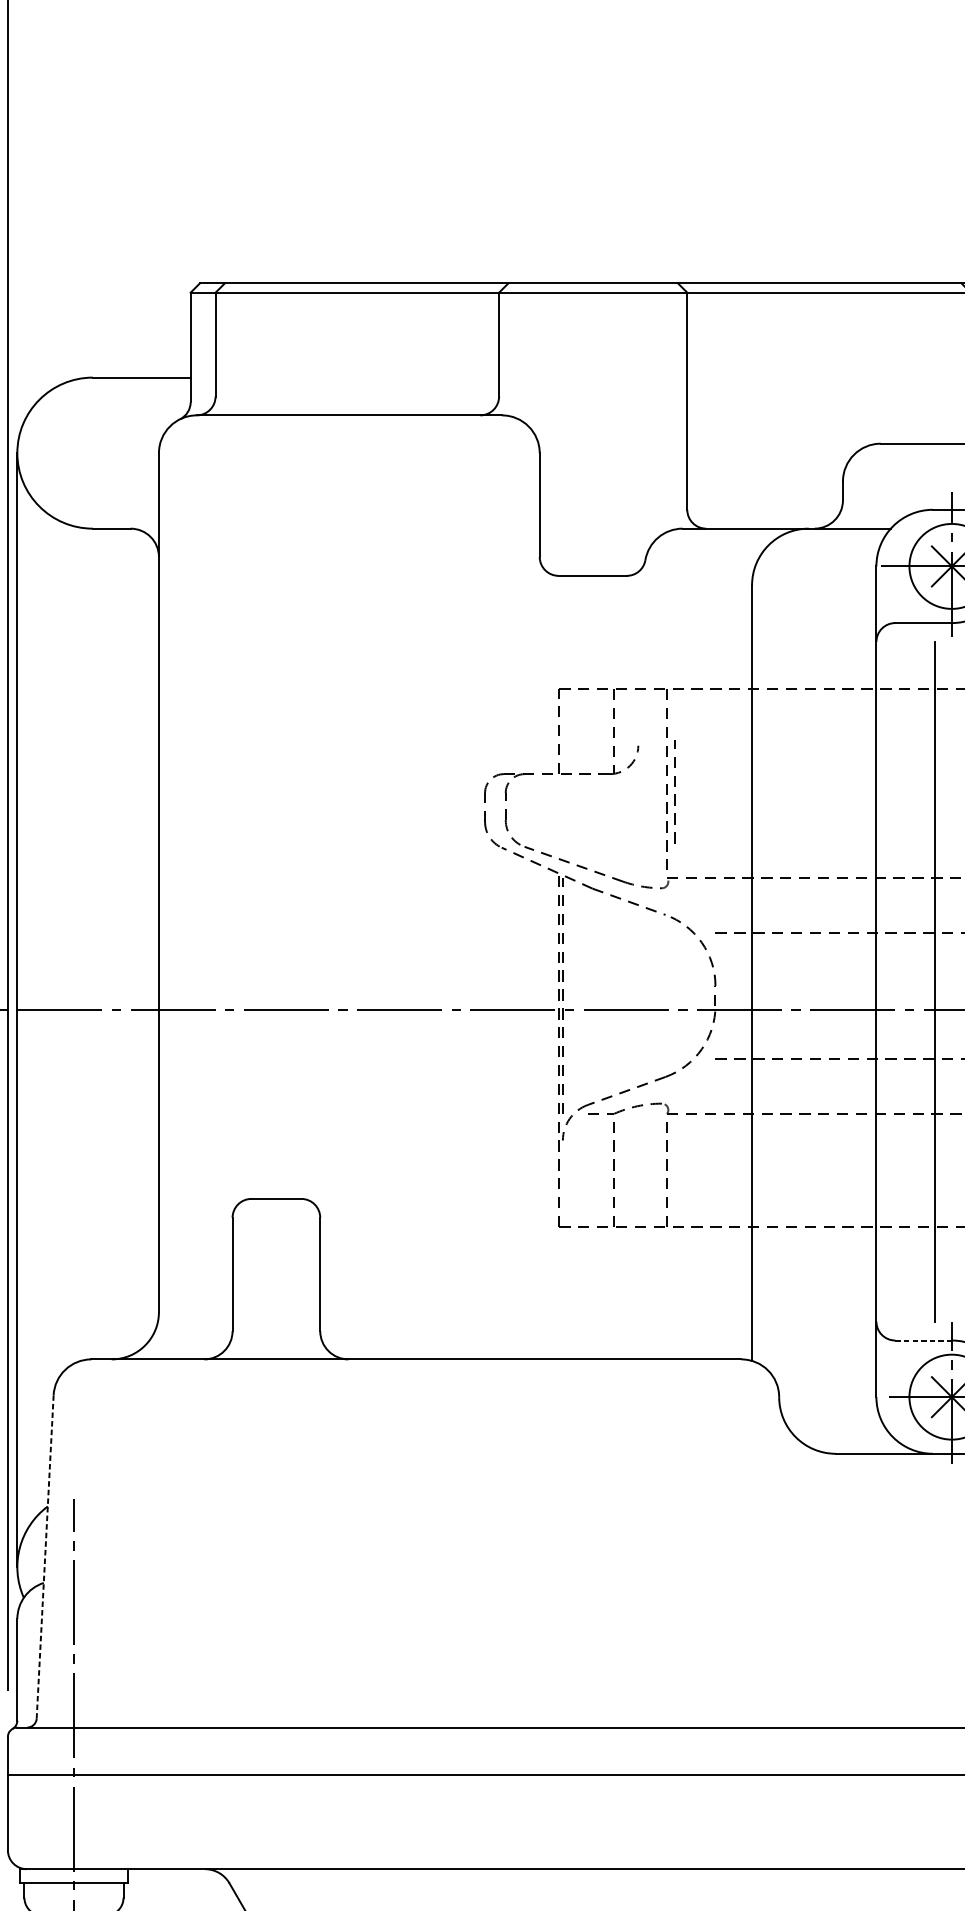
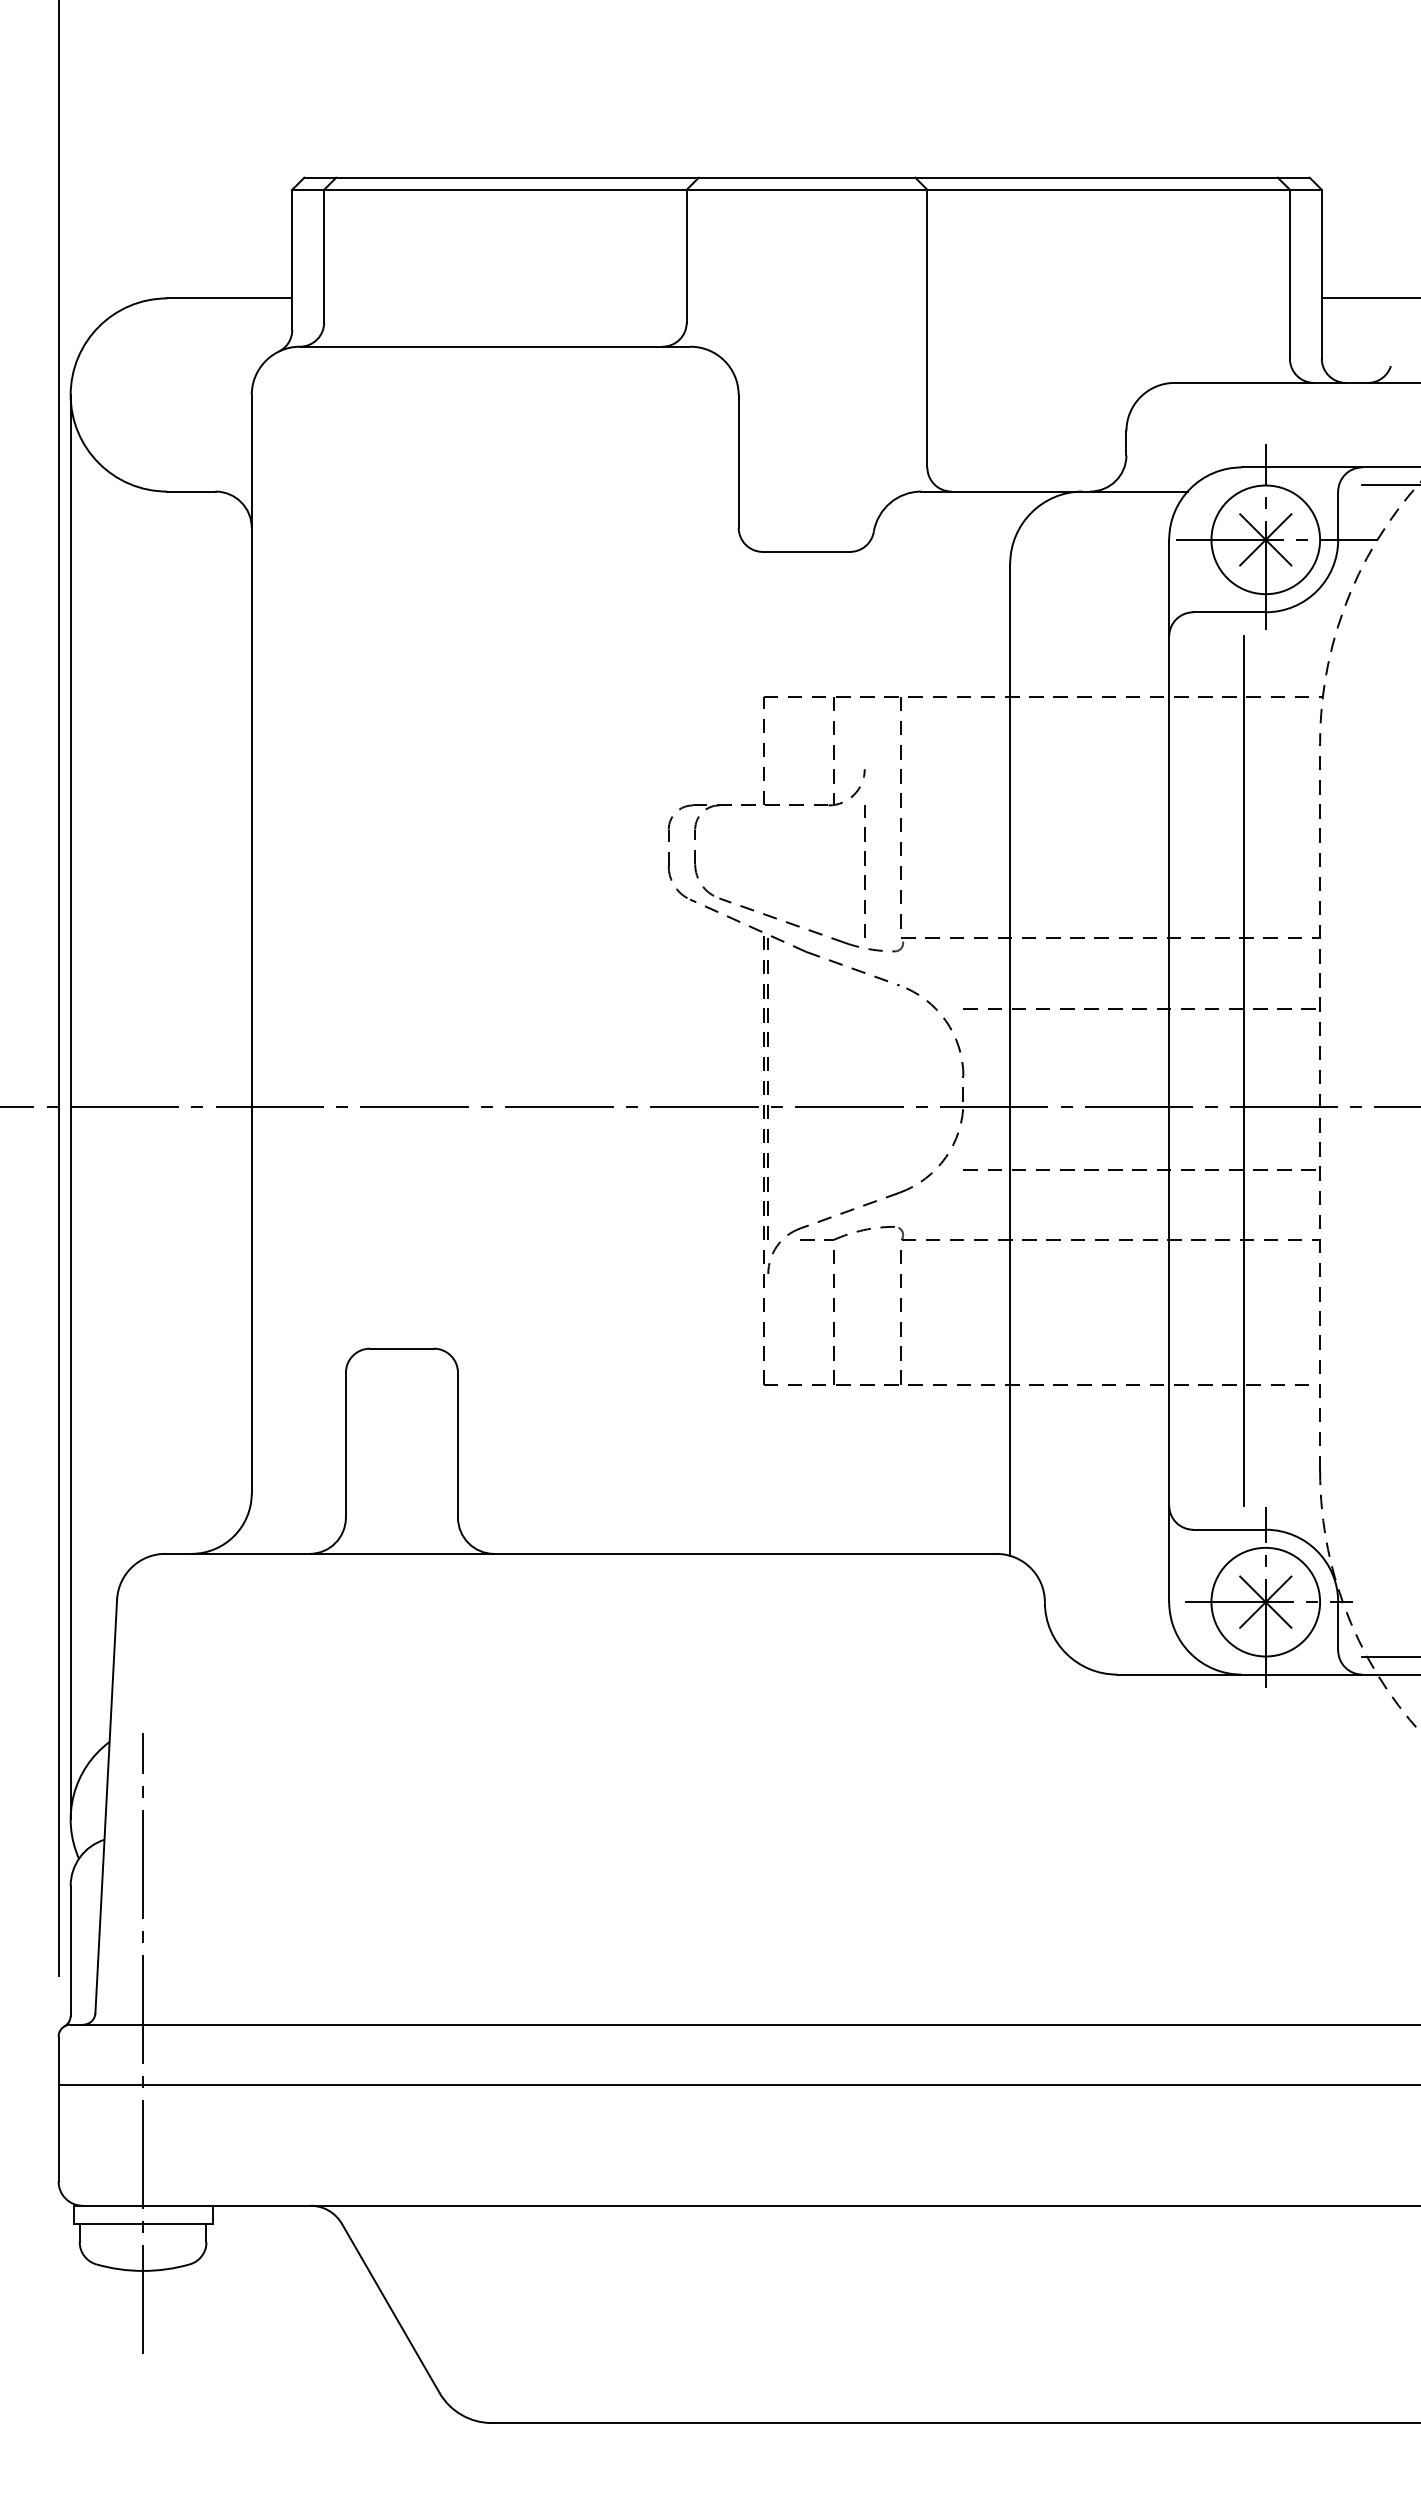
line: (674, 794) -> (864, 875), moved
line: (924, 1340) -> (1230, 1529), dashed -> solid
line: (45, 1556) -> (106, 1805), dashed -> solid

